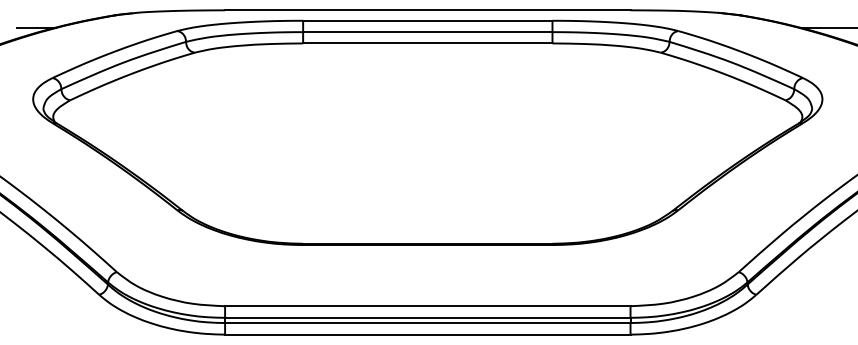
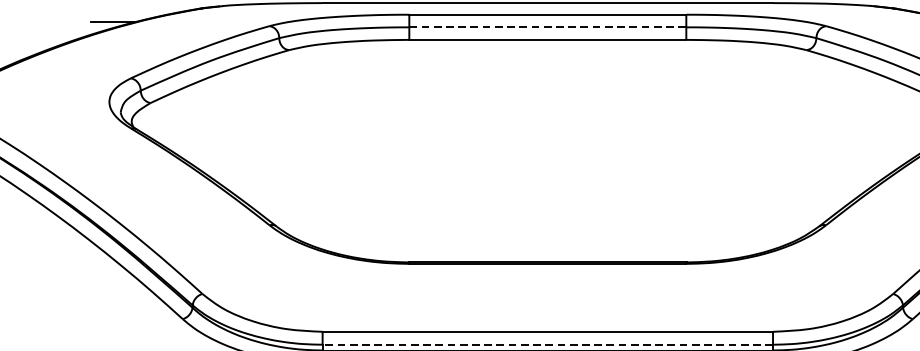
line: (427, 32) -> (547, 27), solid -> dashed
line: (427, 317) -> (547, 344), solid -> dashed

